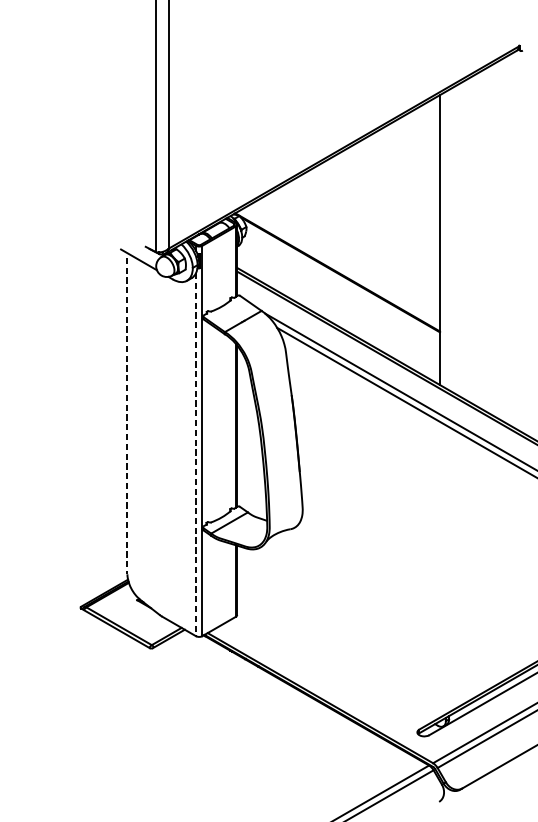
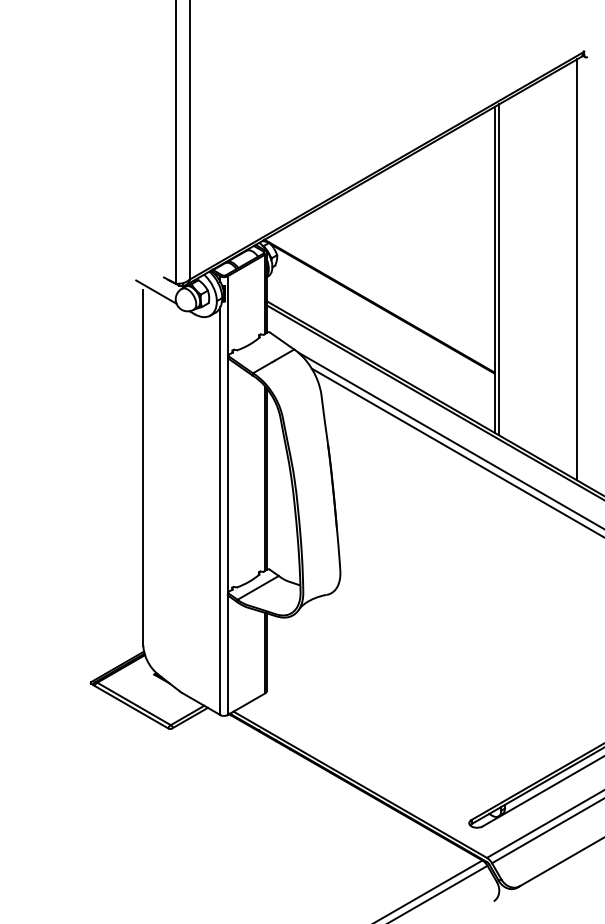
line: (444, 239) -> (499, 269), added
line: (513, 239) -> (577, 269), added
line: (127, 415) -> (143, 467), dashed -> solid
line: (196, 455) -> (220, 511), dashed -> solid

